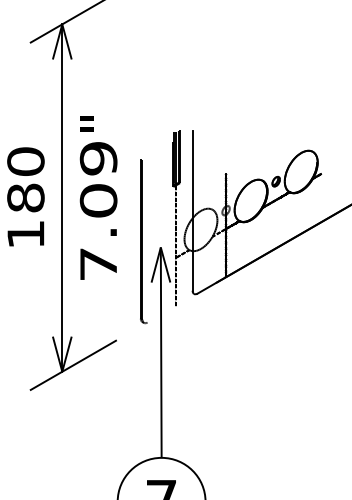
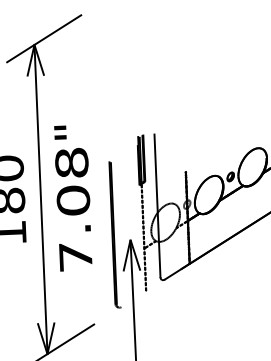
text: (98, 158) -> (71, 162), 7.09 -> 7.08

